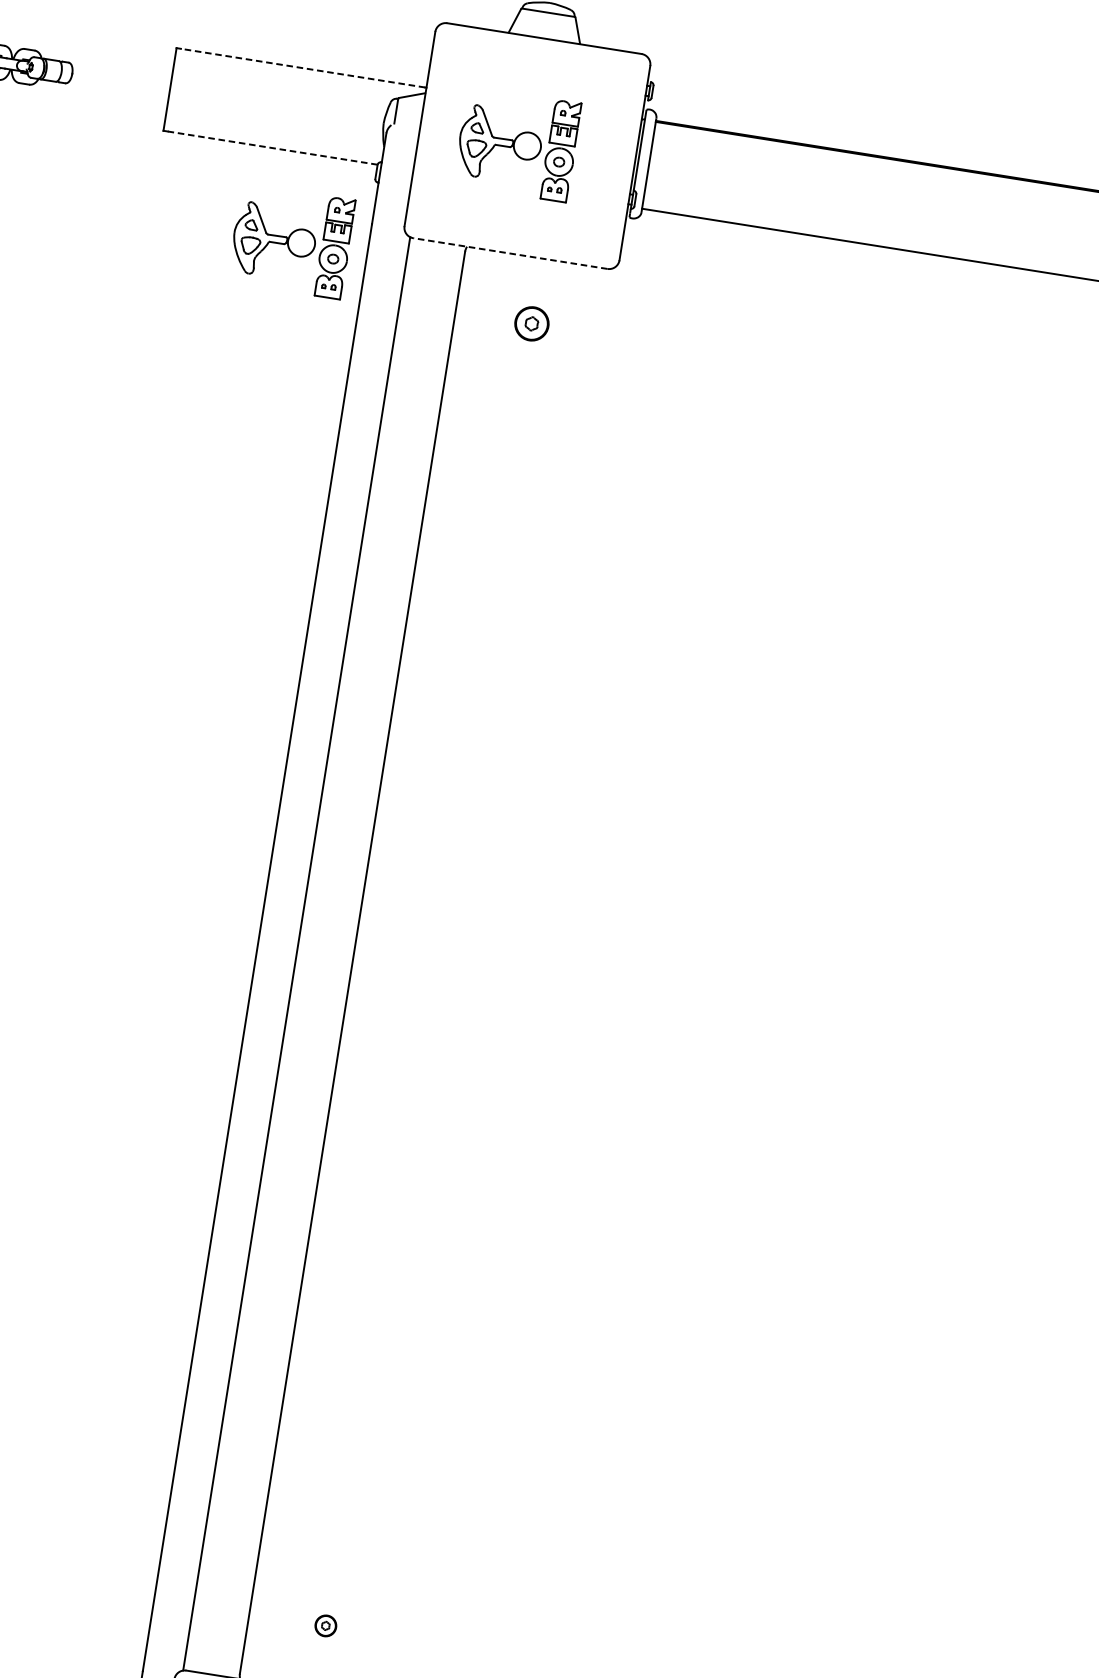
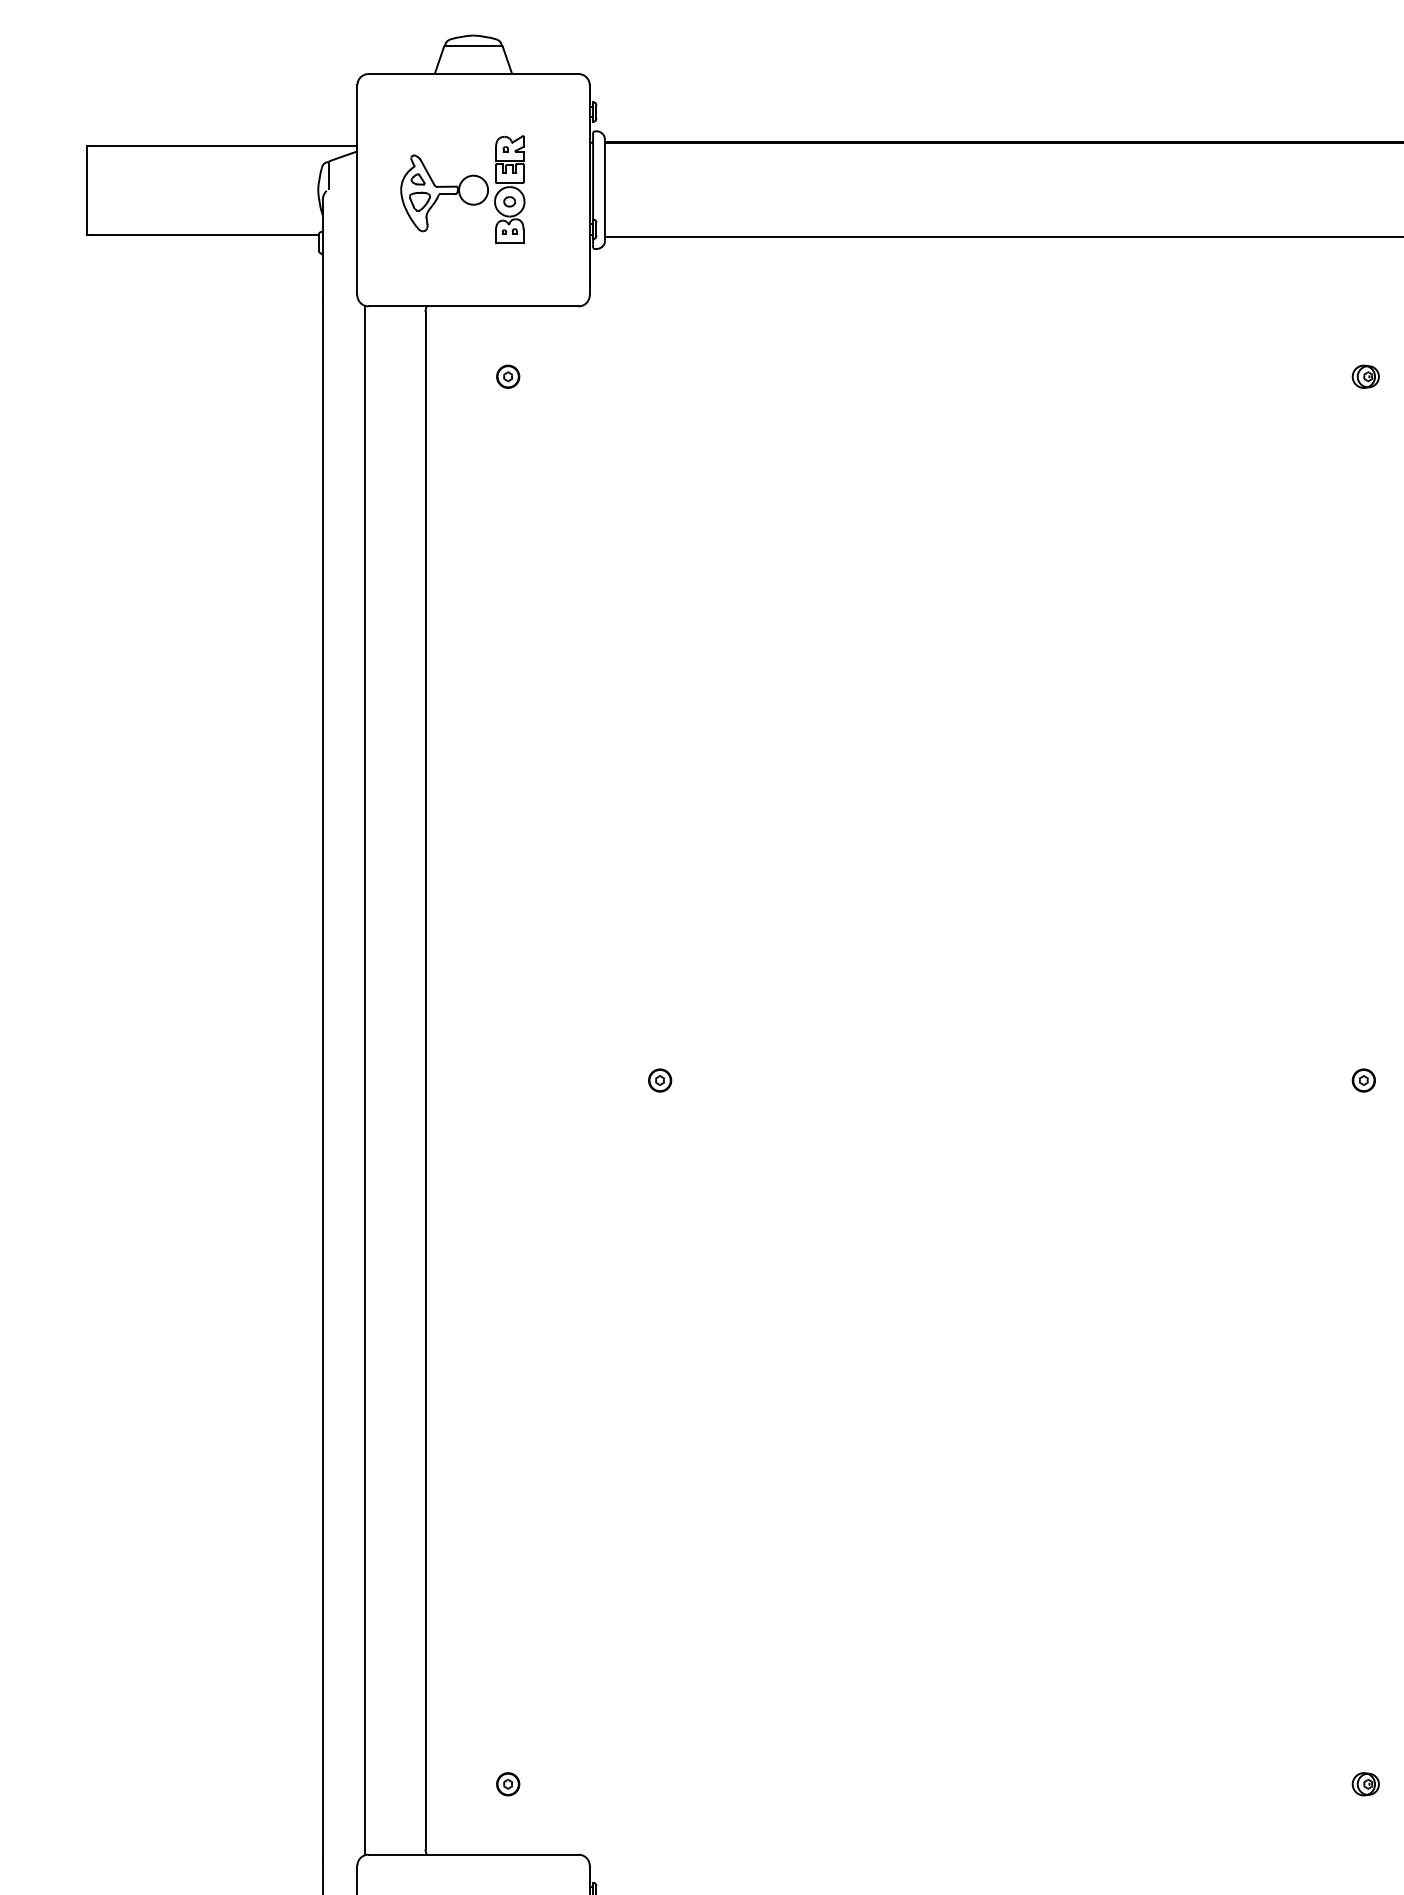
line: (302, 68) -> (223, 145), dashed -> solid
line: (272, 147) -> (204, 234), dashed -> solid
part: (291, 240) -> (240, 329), removed
line: (510, 253) -> (473, 306), dashed -> solid
part: (532, 323) -> (508, 376), size x0.62
part: (569, 997) -> (660, 1080), added

